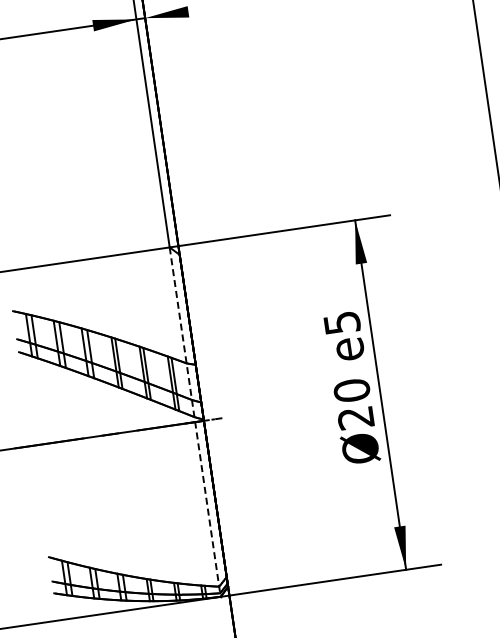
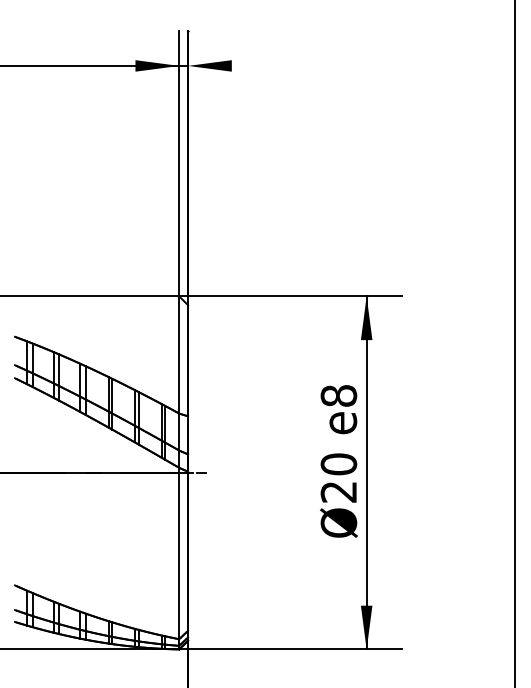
text: (341, 322) -> (338, 395), e5 -> e8
line: (195, 421) -> (179, 472), dashed -> solid

